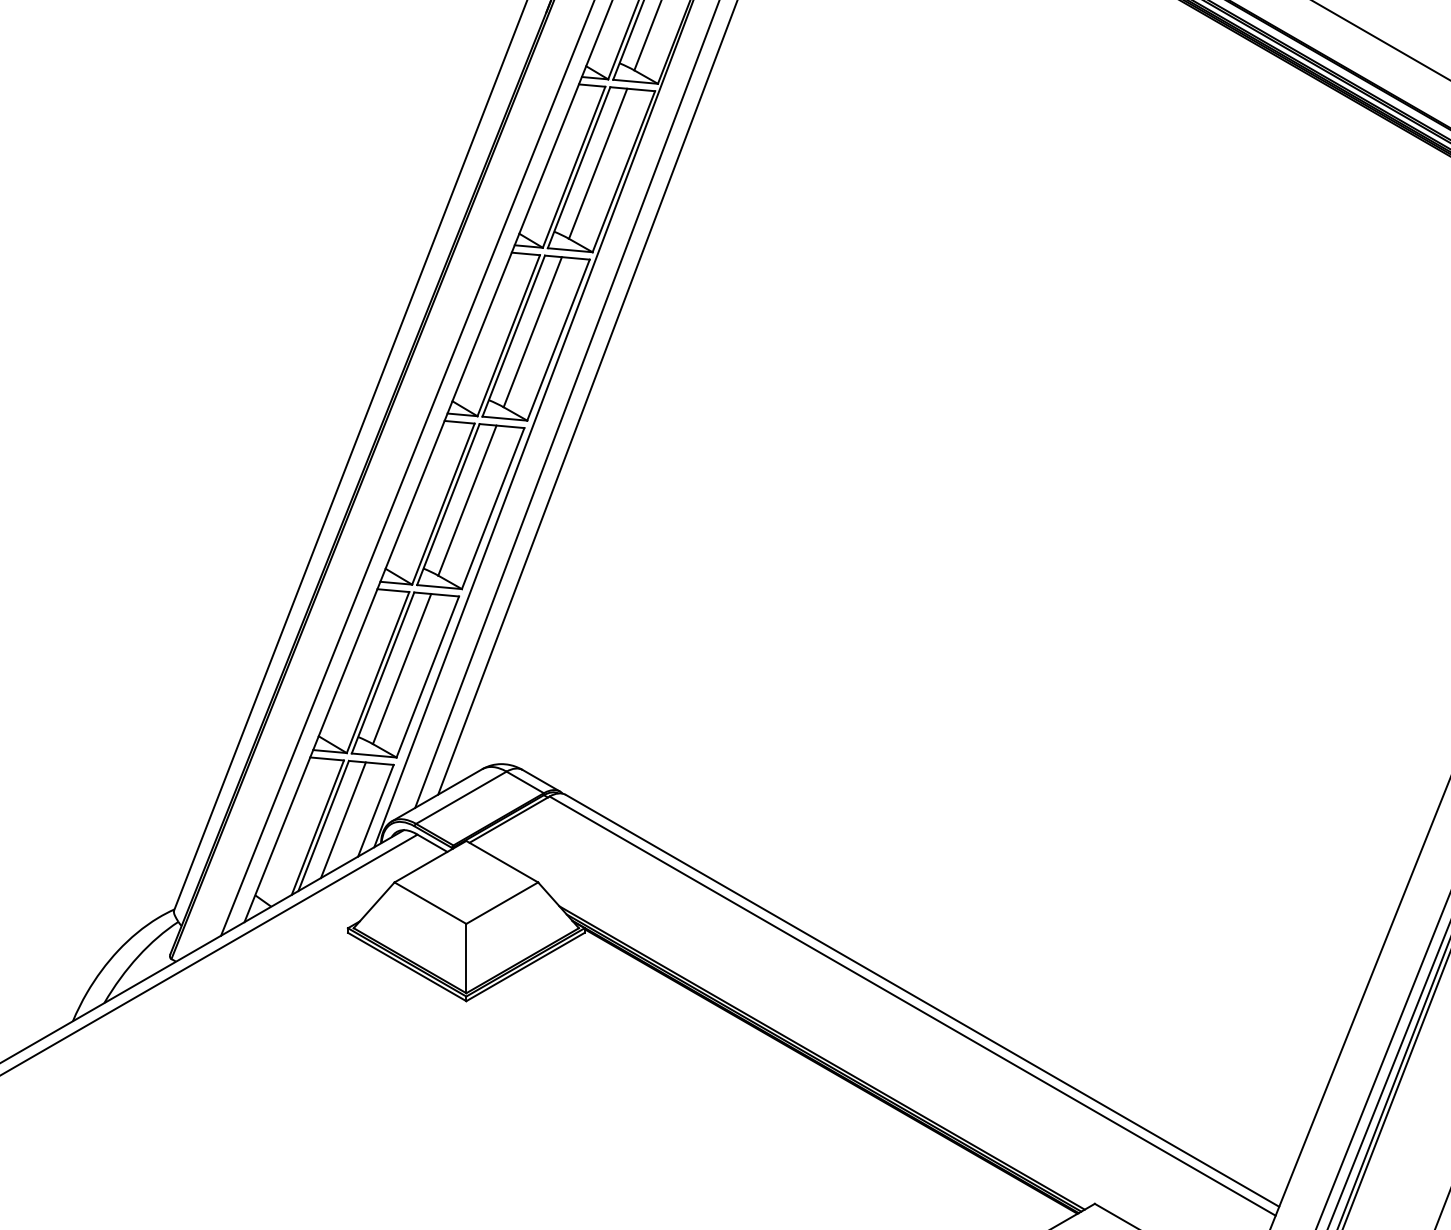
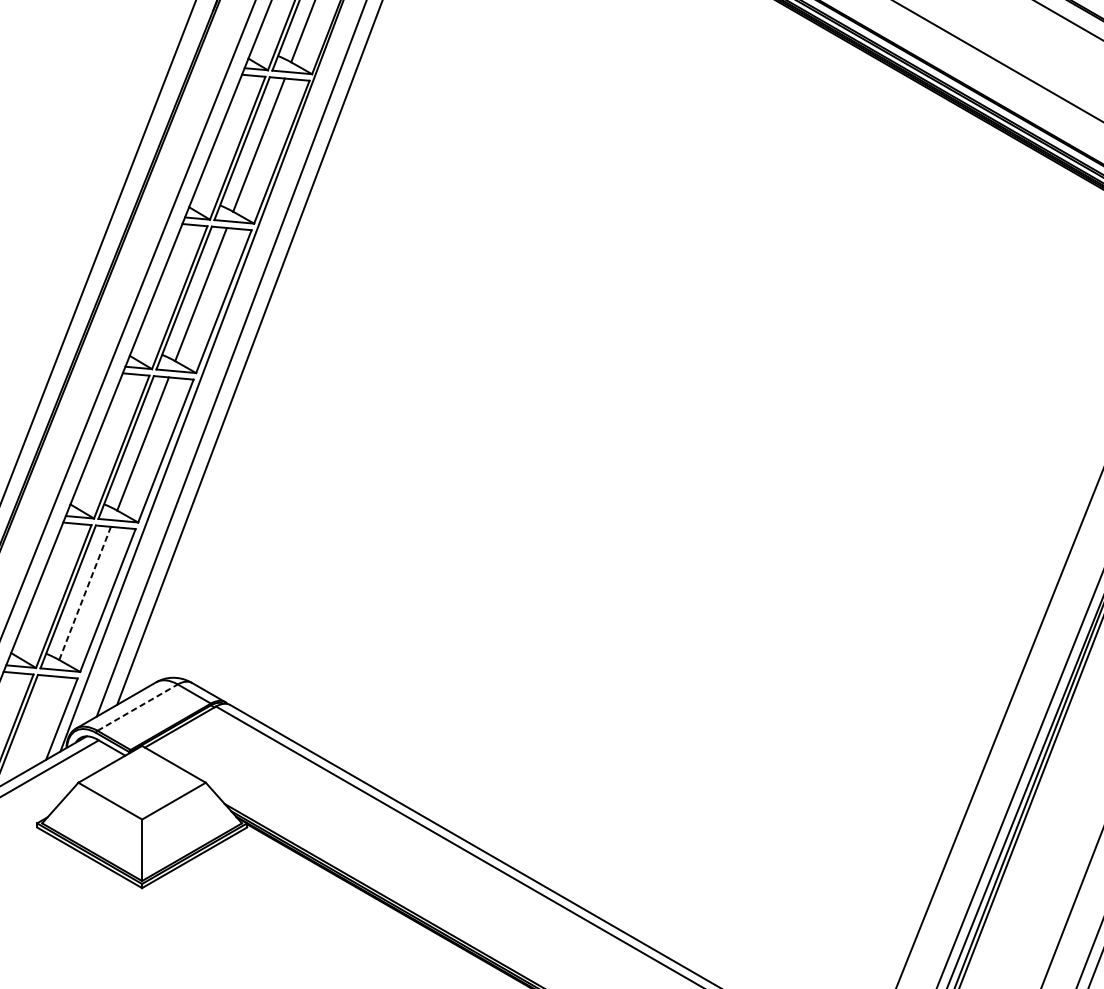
line: (402, 668) -> (85, 592), solid -> dashed
line: (461, 797) -> (137, 707), solid -> dashed
line: (343, 820) -> (33, 727), removed

